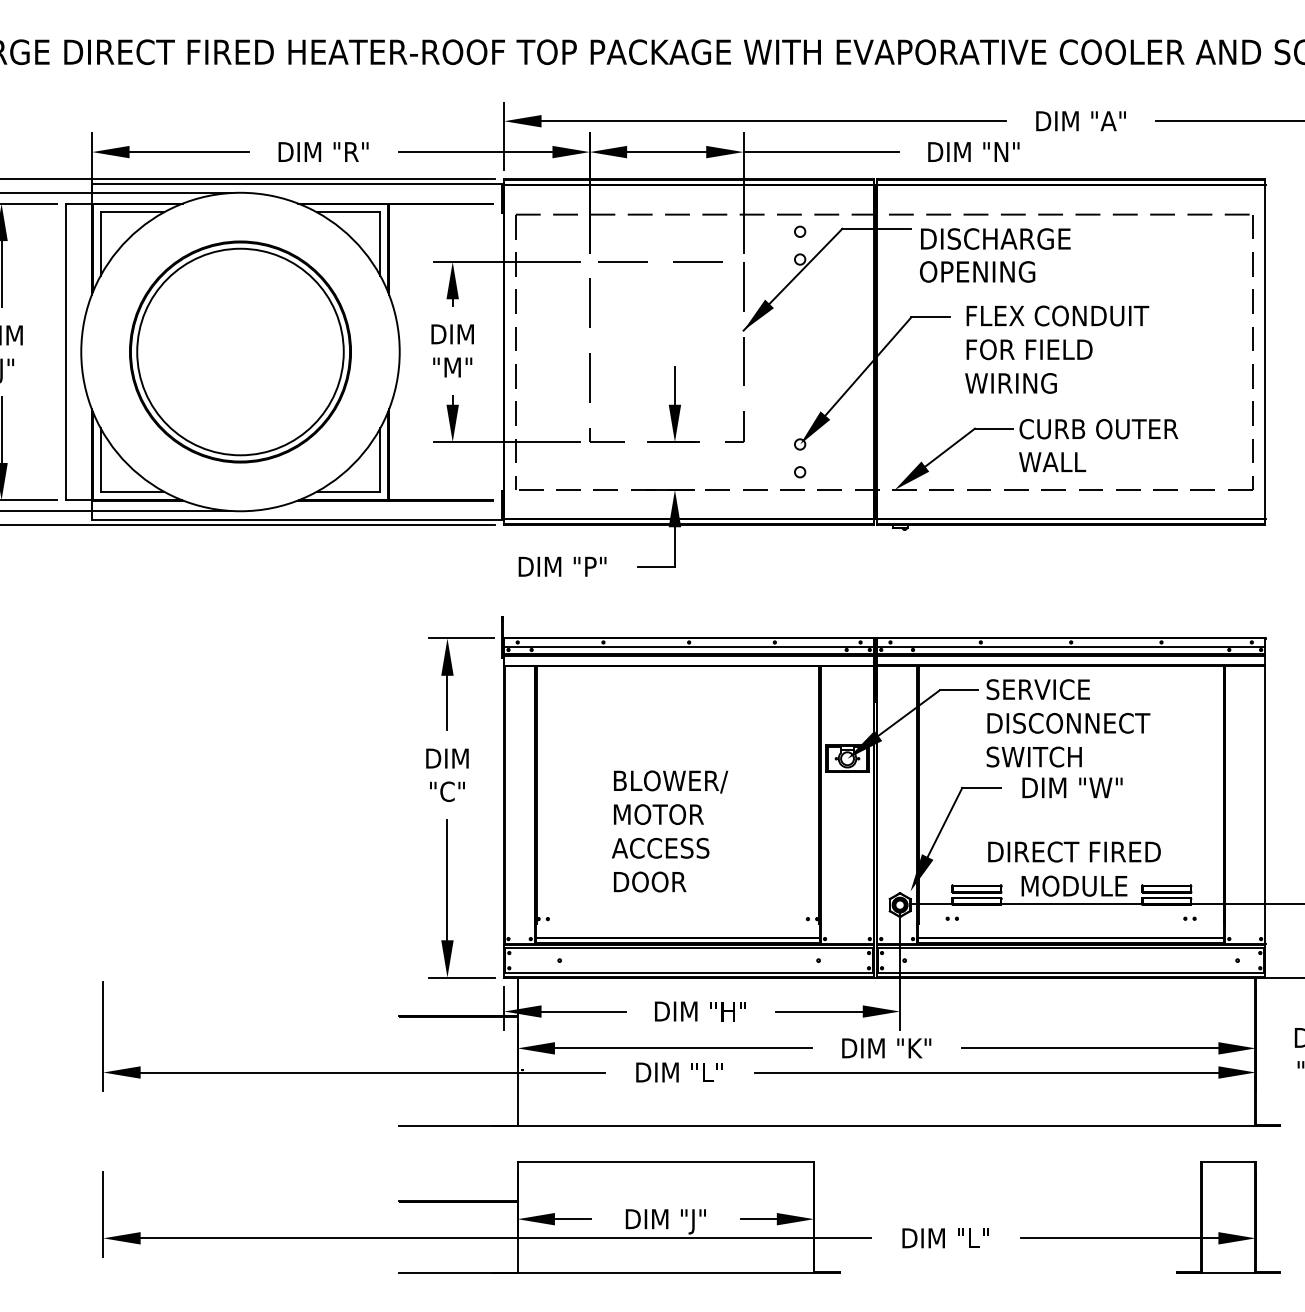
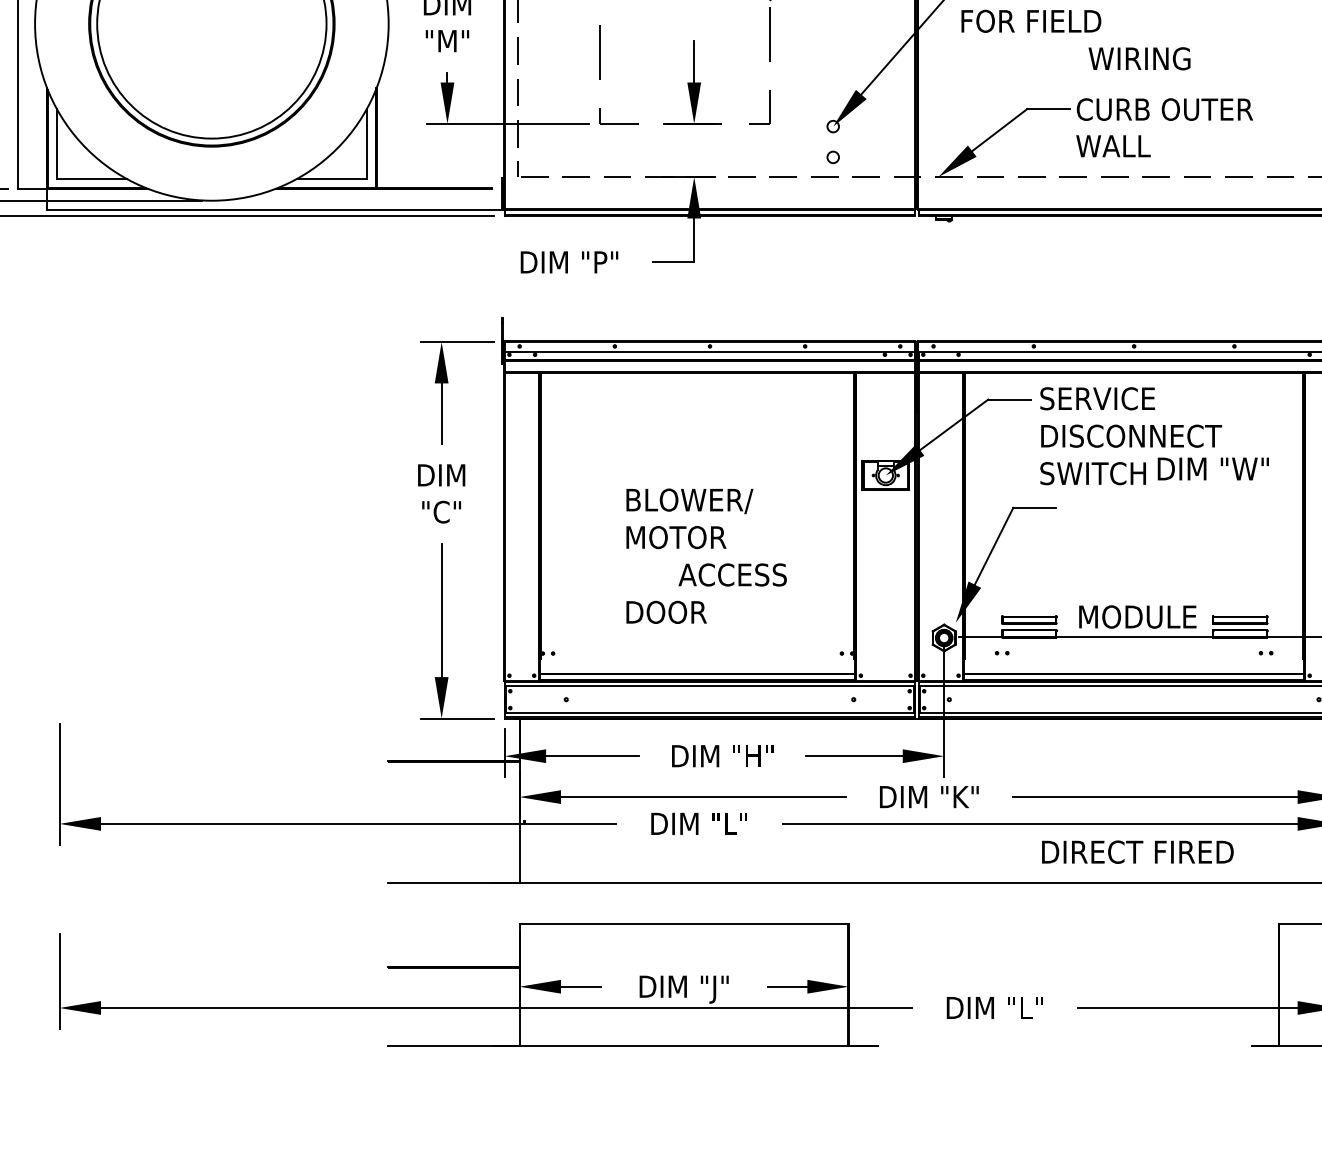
text: (1029, 349) -> (1031, 21), moved
text: (1010, 383) -> (1138, 58), moved
text: (1072, 787) -> (1213, 468), moved
text: (660, 847) -> (732, 574), moved
text: (1074, 851) -> (1137, 851), moved

